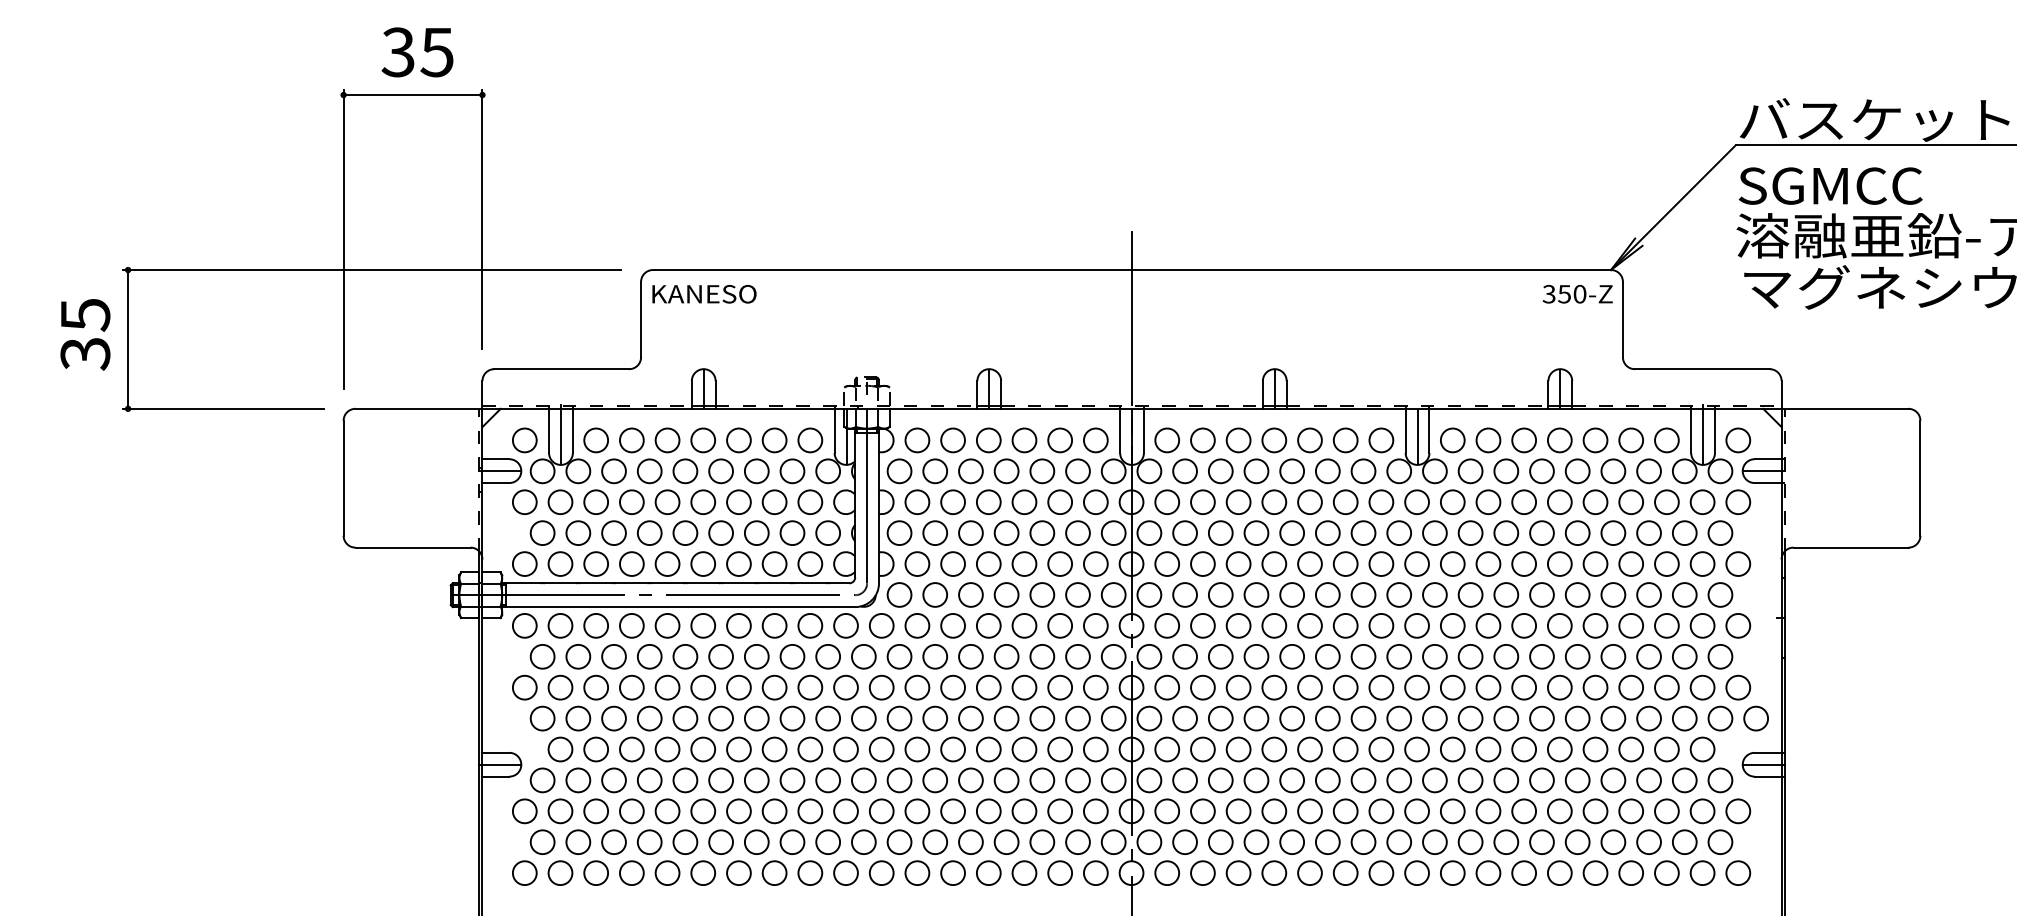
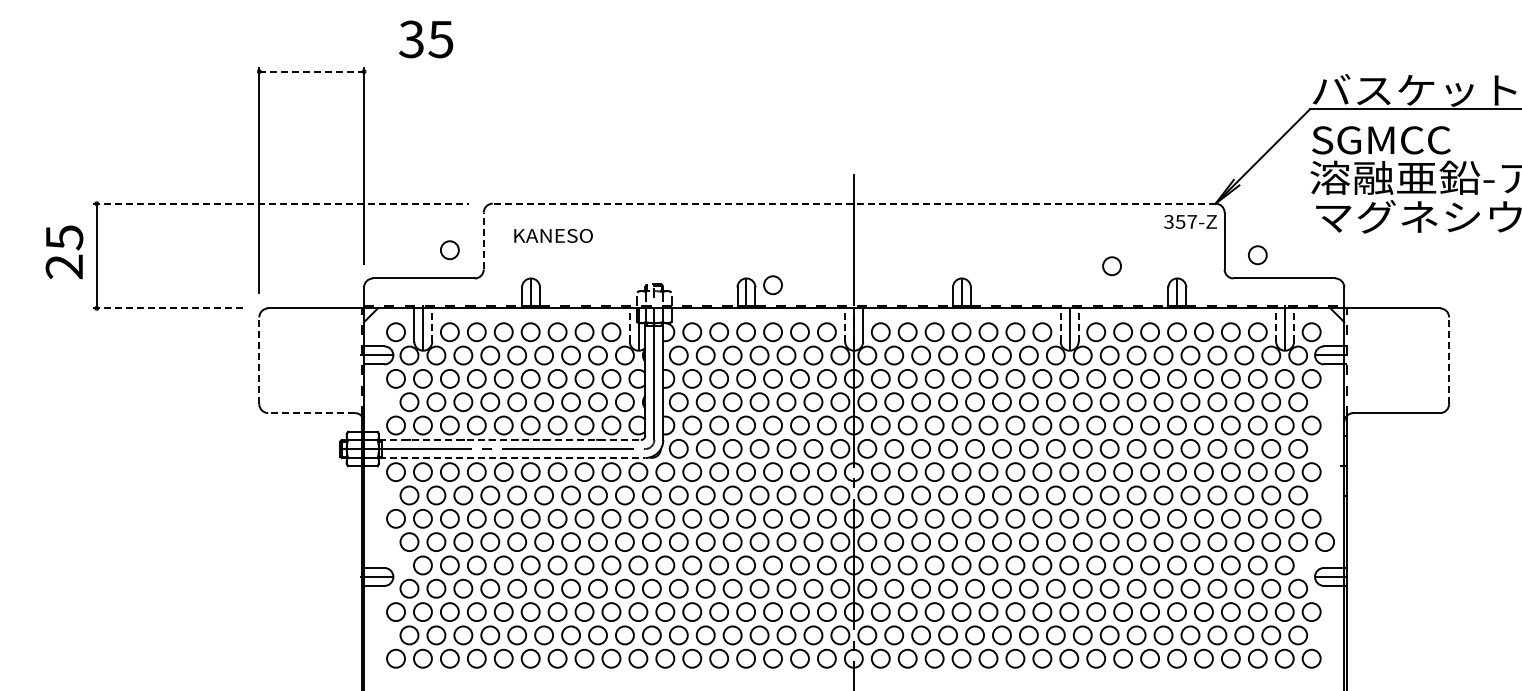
text: (418, 52) -> (426, 39), moved
line: (414, 94) -> (312, 71), solid -> dashed
line: (371, 269) -> (280, 203), solid -> dashed
line: (1131, 269) -> (853, 203), solid -> dashed
text: (704, 293) -> (553, 235), moved
text: (1580, 293) -> (1192, 221), 350-Z -> 357-Z
line: (640, 318) -> (483, 240), solid -> dashed
circle: (595, 332) -> (449, 250), added
circle: (1666, 338) -> (1257, 255), added
text: (85, 353) -> (64, 266), 35 -> 25
circle: (1473, 353) -> (1111, 266), added
circle: (1023, 378) -> (772, 285), added
line: (223, 408) -> (168, 308), solid -> dashed
line: (573, 431) -> (432, 325), solid -> dashed
line: (834, 431) -> (629, 325), solid -> dashed
line: (1120, 431) -> (845, 325), solid -> dashed
line: (1405, 431) -> (1060, 325), solid -> dashed
line: (1429, 431) -> (1078, 325), solid -> dashed
line: (1691, 431) -> (1276, 325), solid -> dashed
line: (1715, 431) -> (1294, 325), solid -> dashed
line: (343, 477) -> (259, 360), solid -> dashed
line: (1920, 477) -> (1449, 360), solid -> dashed
line: (412, 548) -> (311, 413), solid -> dashed
line: (675, 583) -> (509, 440), solid -> dashed
line: (679, 607) -> (512, 458), solid -> dashed

